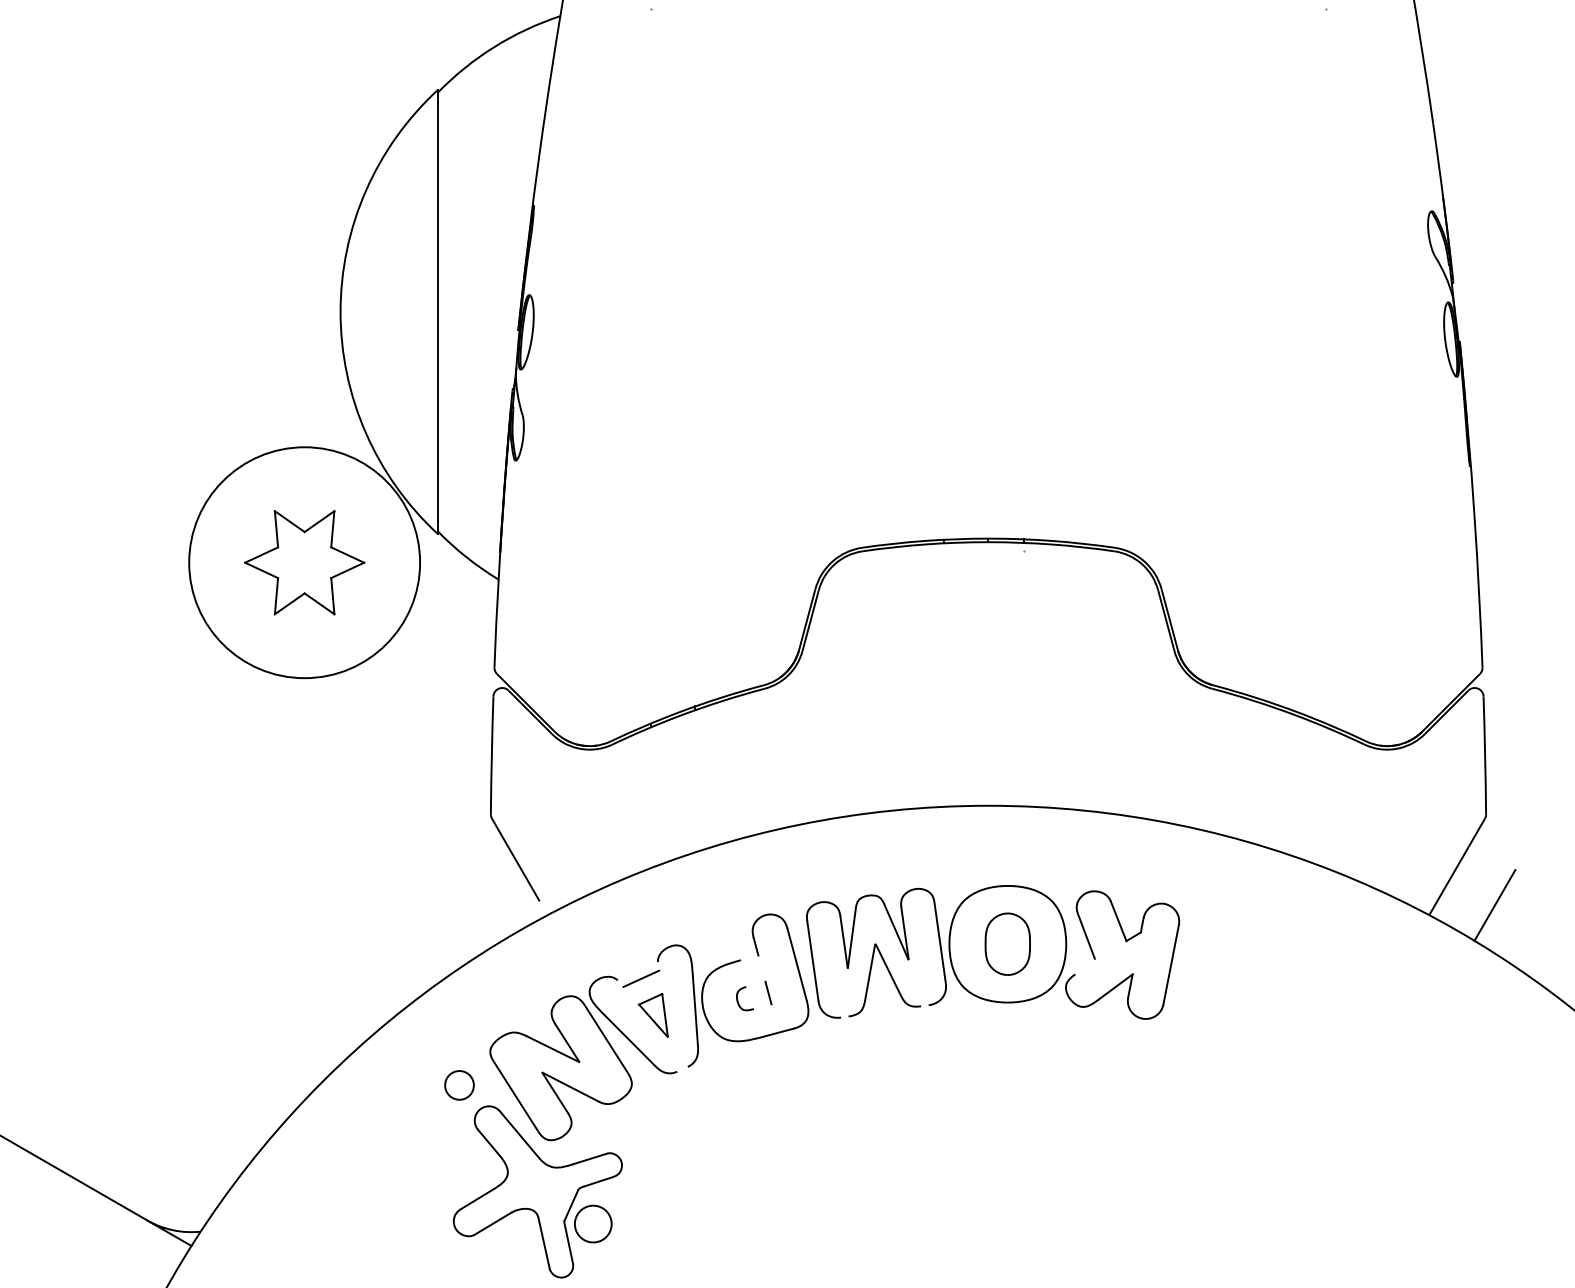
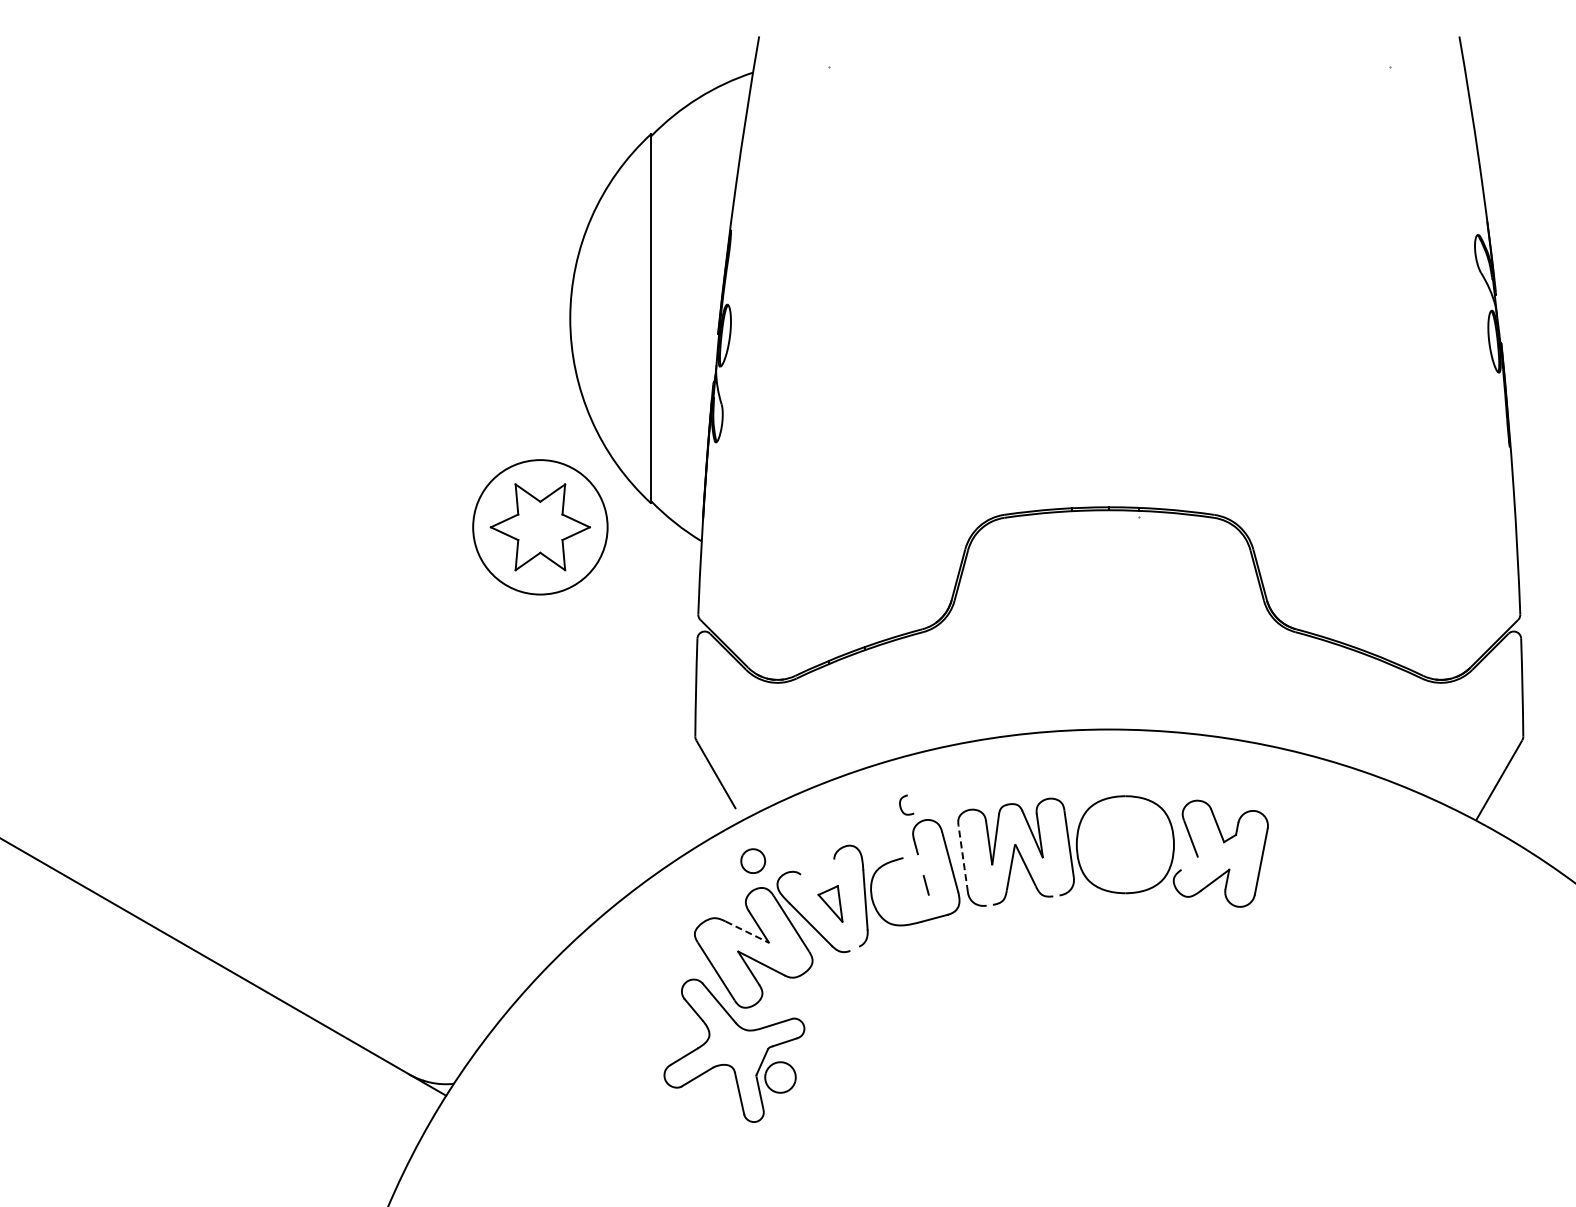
circle: (304, 562) -> (540, 527), size x0.7
line: (1494, 905) -> (1530, 812), removed
part: (1007, 943) -> (1125, 844), removed
line: (813, 960) -> (963, 858), solid -> dashed
line: (641, 978) -> (820, 873), removed
curve: (738, 999) -> (901, 805), moved
line: (553, 1049) -> (747, 932), solid -> dashed
part: (459, 1084) -> (753, 860), moved

